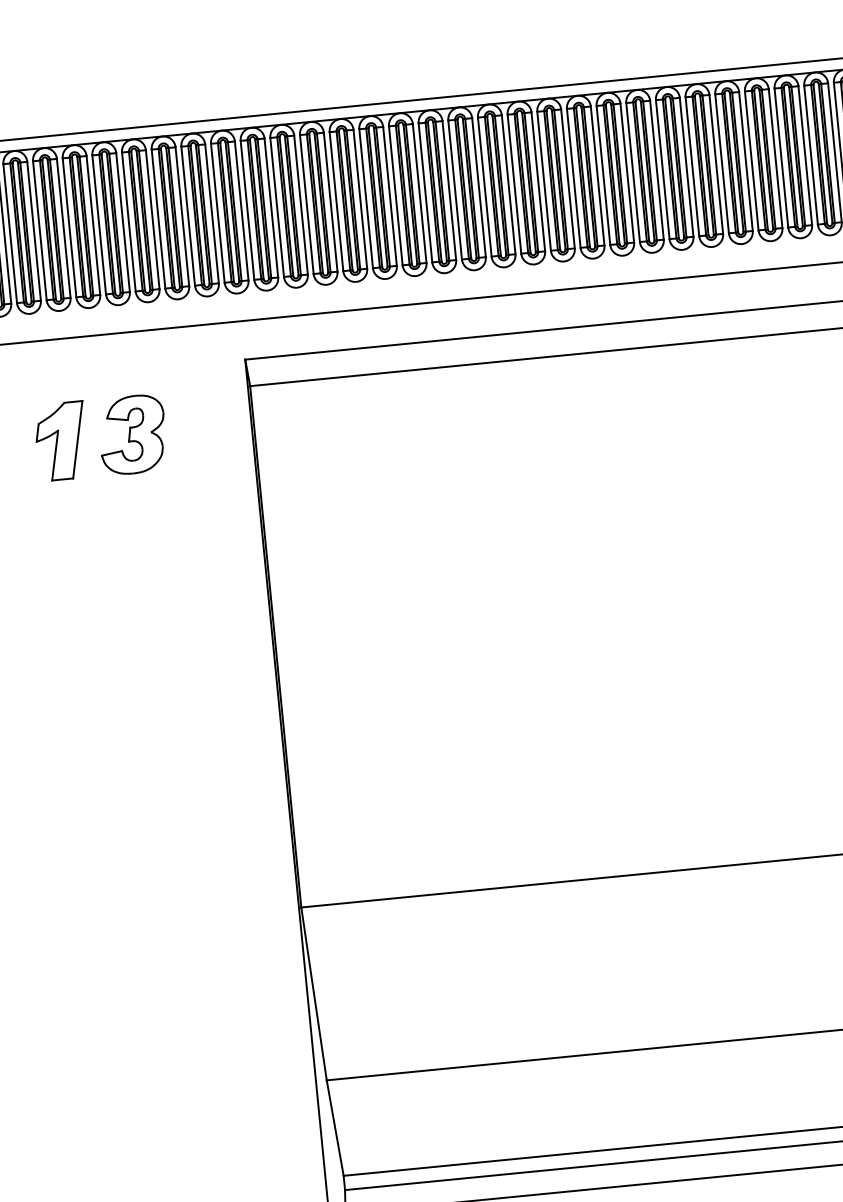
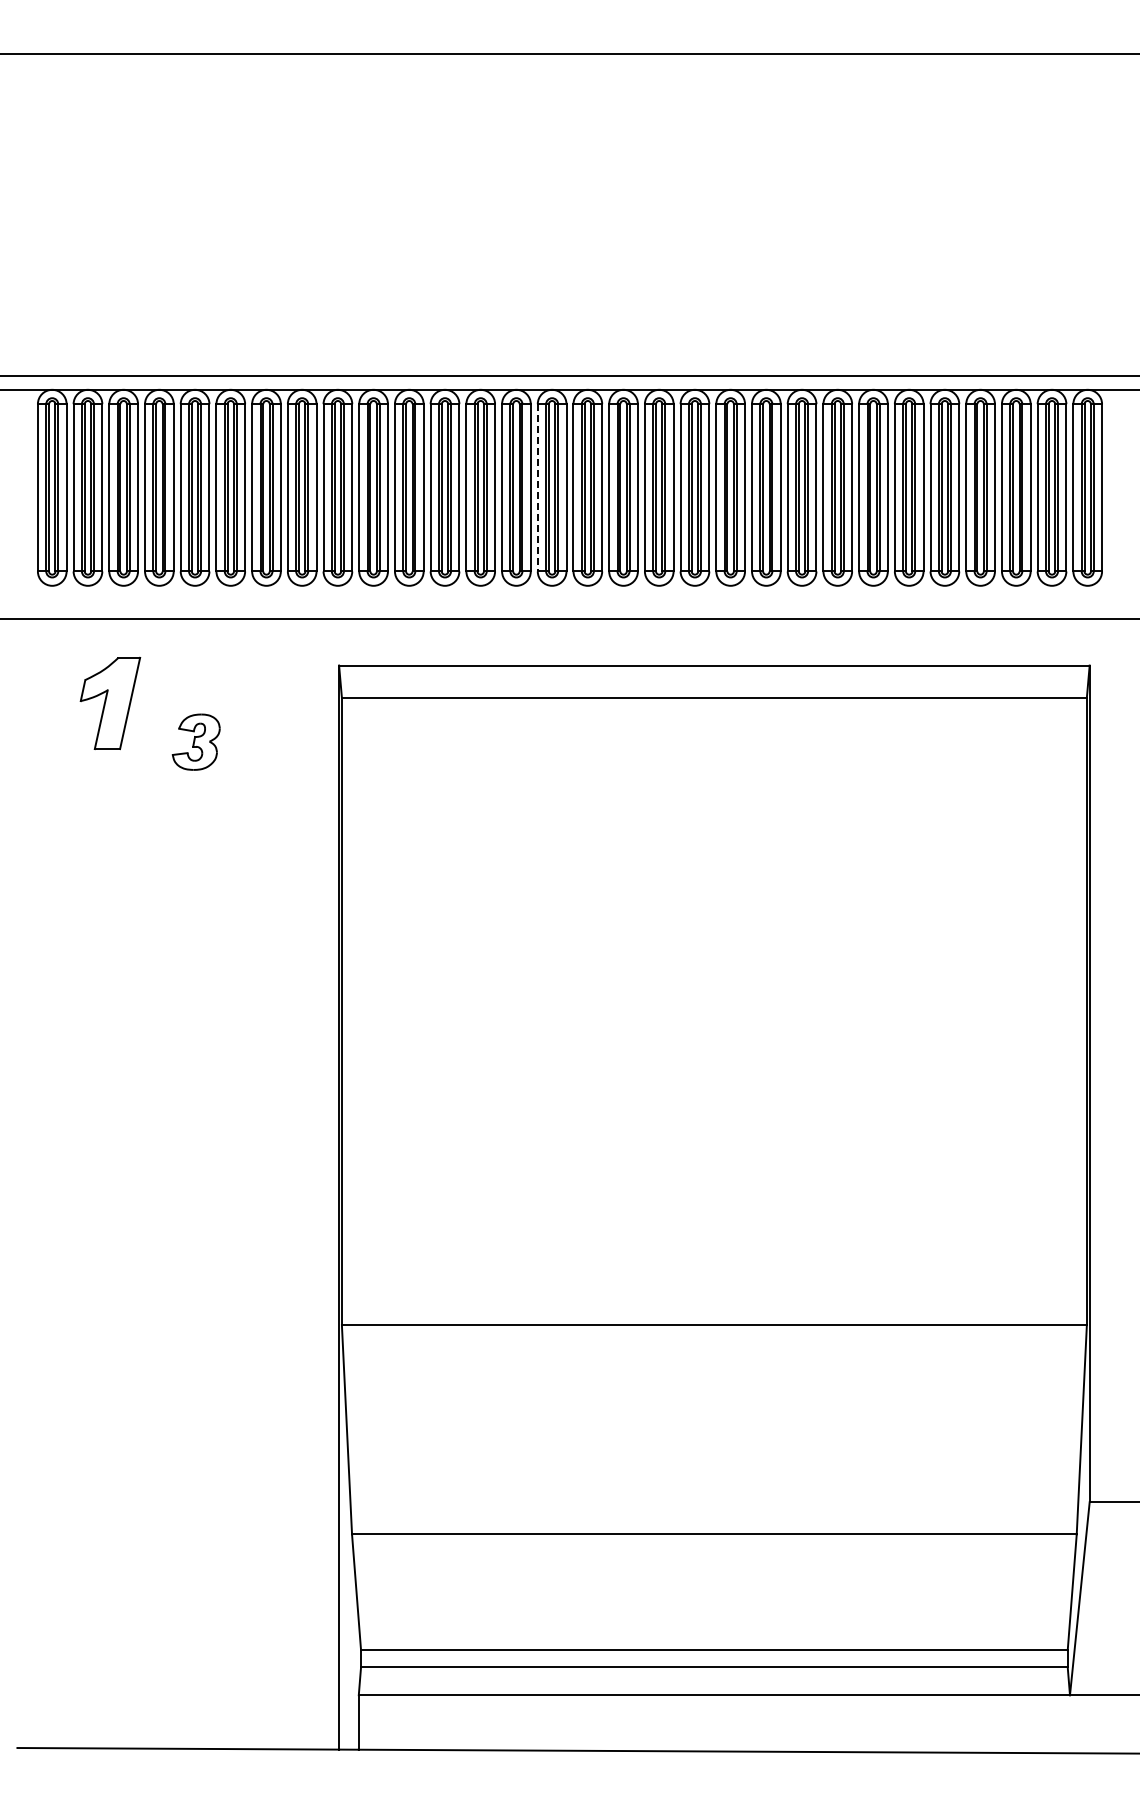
line: (395, 195) -> (537, 487), solid -> dashed
part: (133, 435) -> (196, 742), size x0.6
part: (61, 441) -> (110, 703), moved

